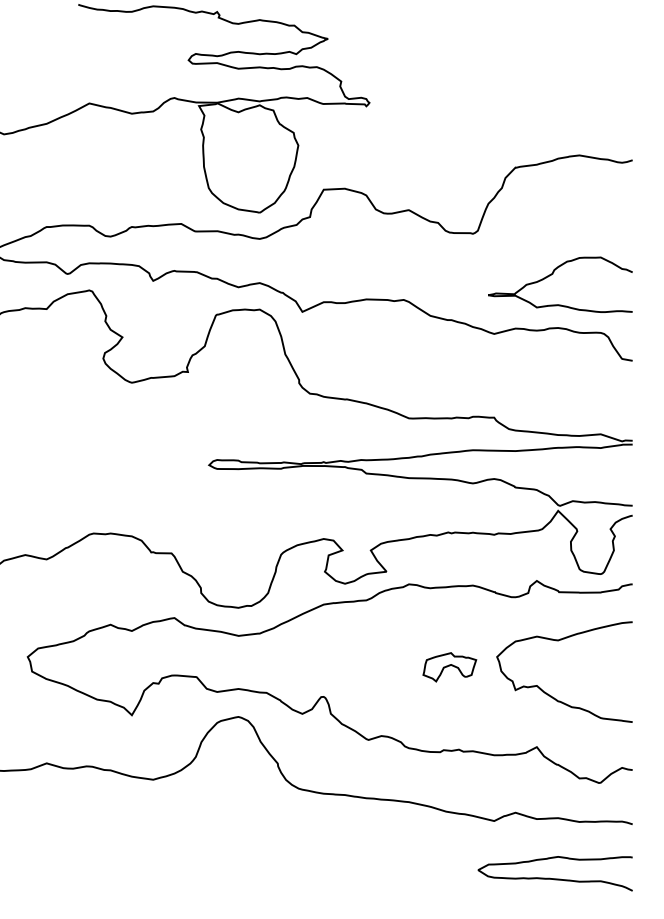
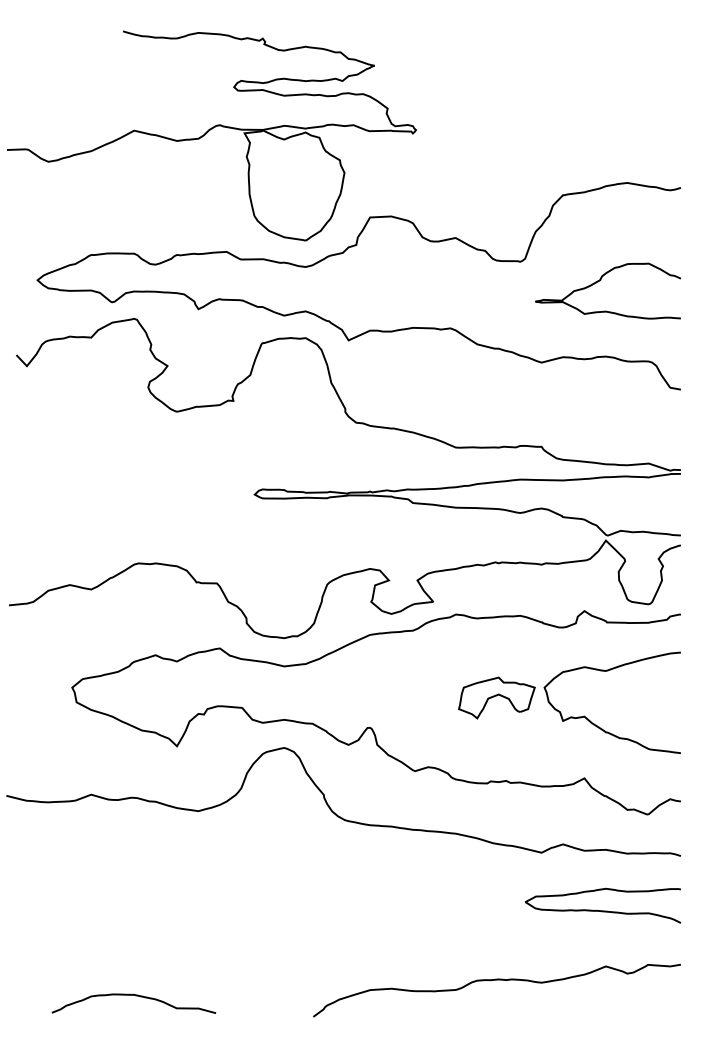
curve: (552, 275) -> (600, 281), moved
part: (449, 666) -> (496, 697), size x1.43

